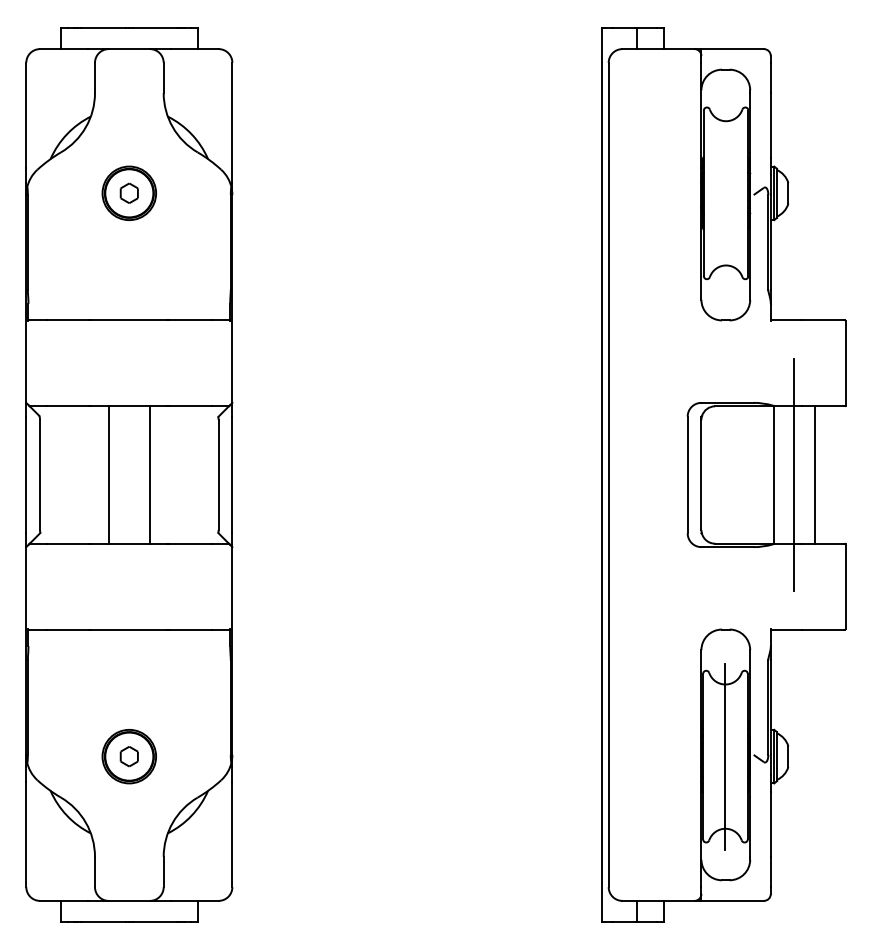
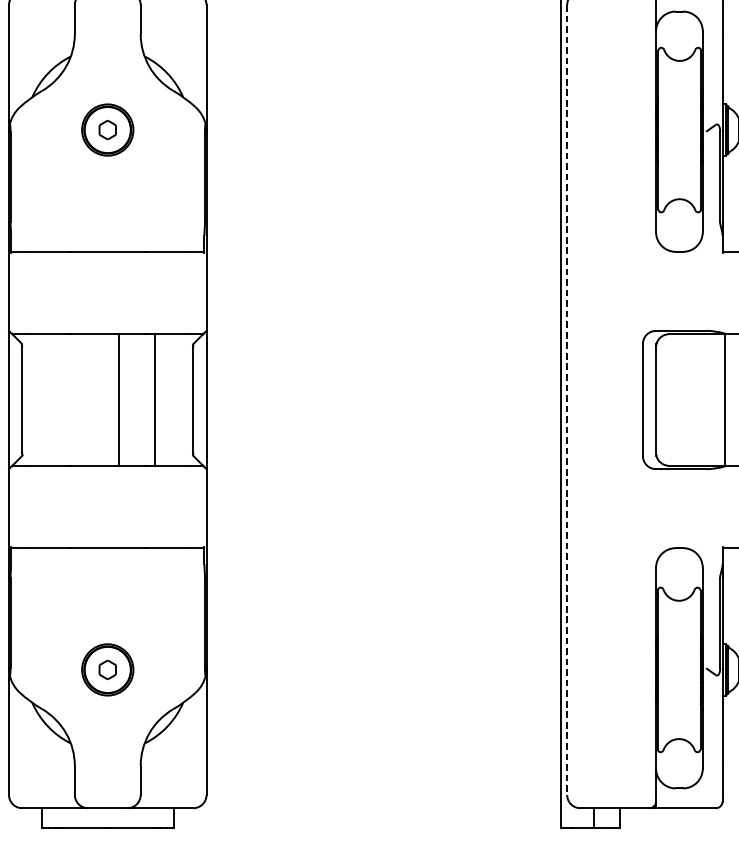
line: (108, 474) -> (118, 399), moved
line: (149, 474) -> (154, 399), moved
line: (608, 475) -> (566, 400), solid -> dashed
line: (725, 756) -> (679, 669), removed

